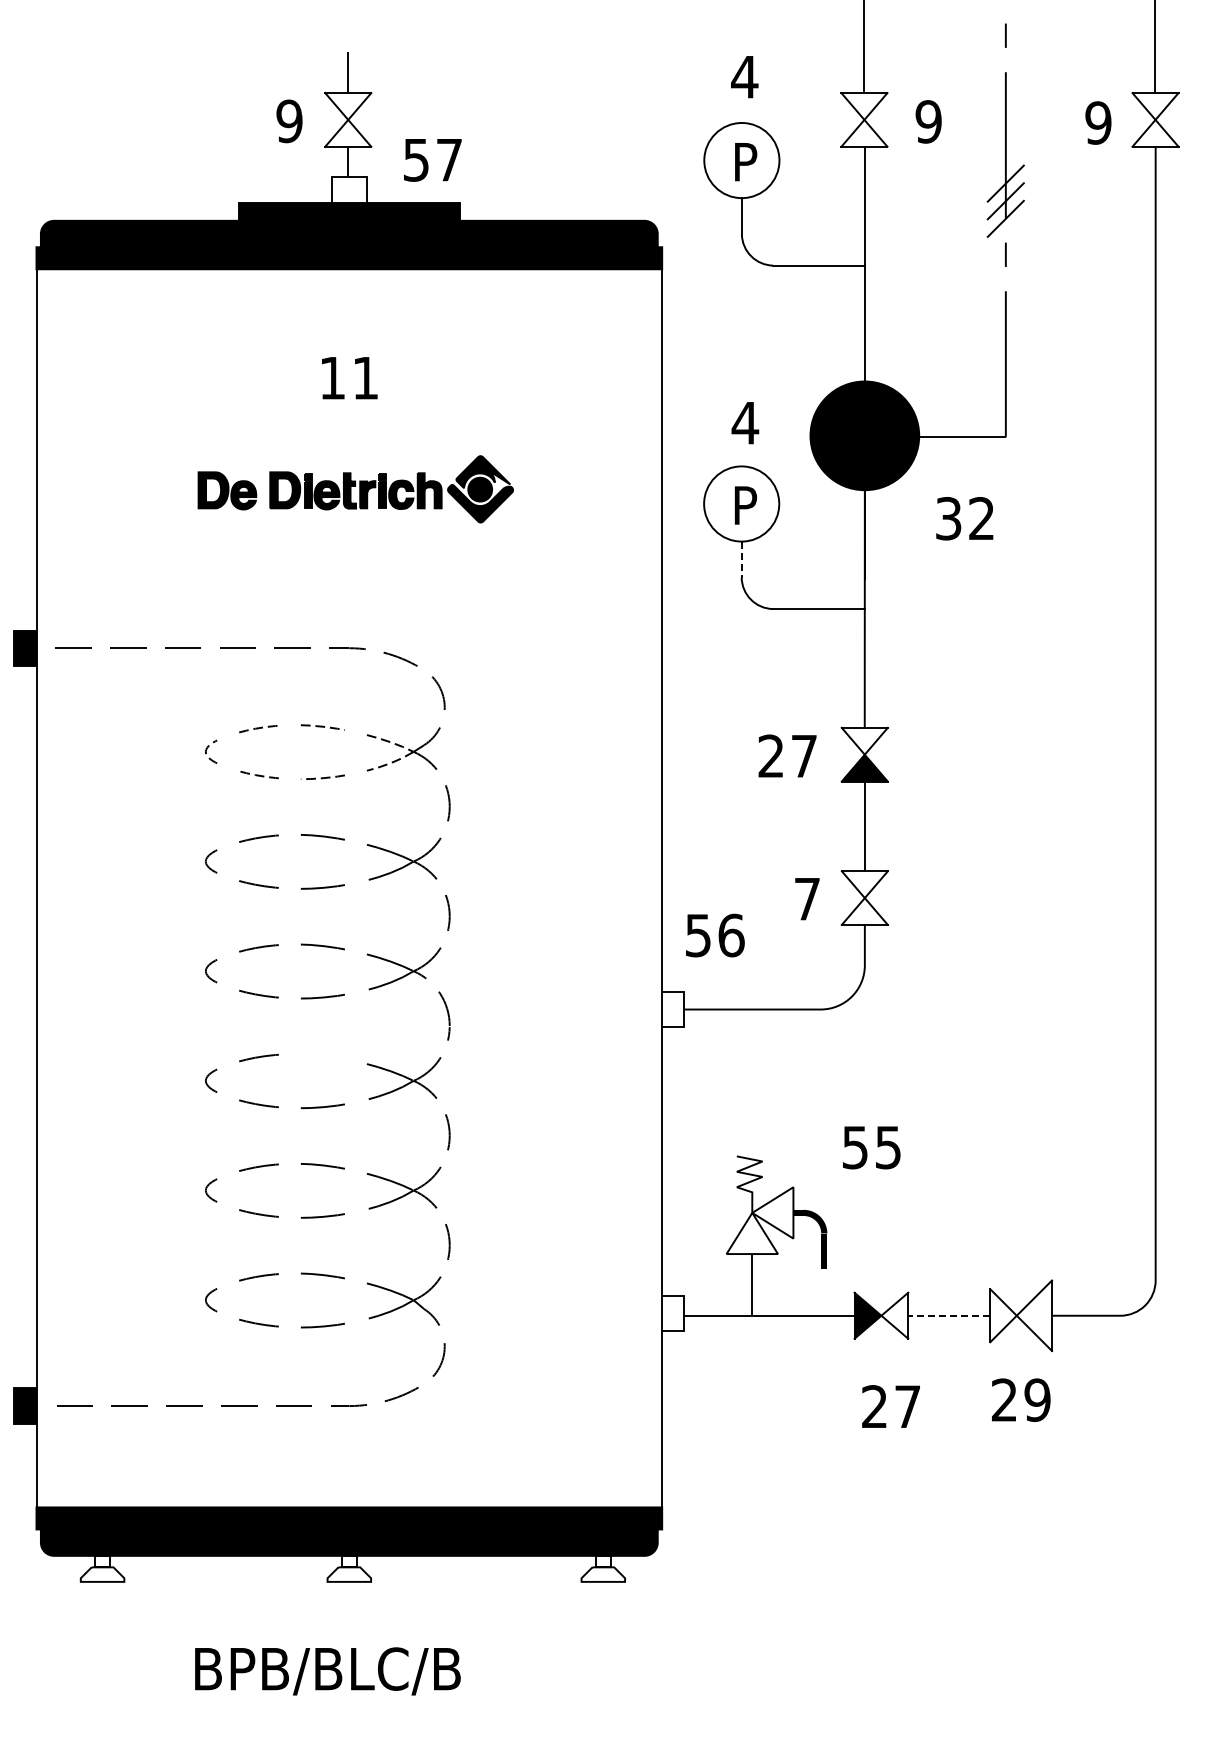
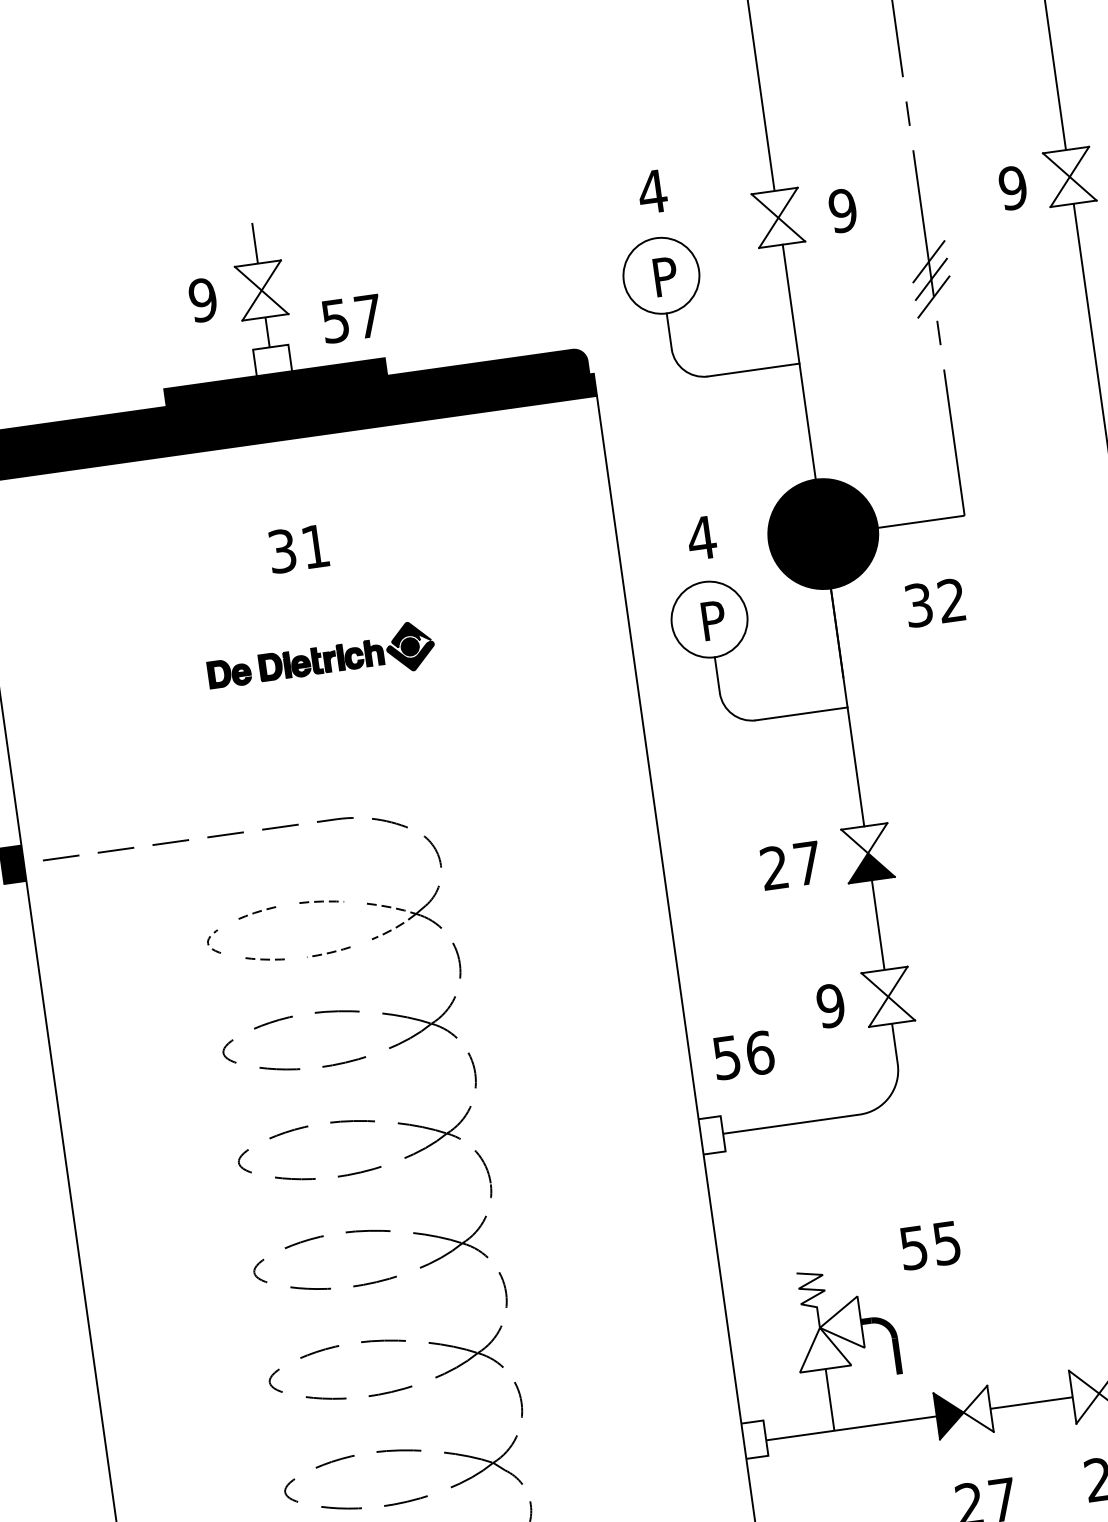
text: (332, 377) -> (282, 550), 11 -> 31
part: (355, 488) -> (320, 658), size x0.71
line: (741, 560) -> (717, 676), dashed -> solid
text: (807, 898) -> (830, 1005), 7 -> 9
line: (322, 1056) -> (367, 1231), added
line: (948, 1315) -> (1030, 1402), dashed -> solid

